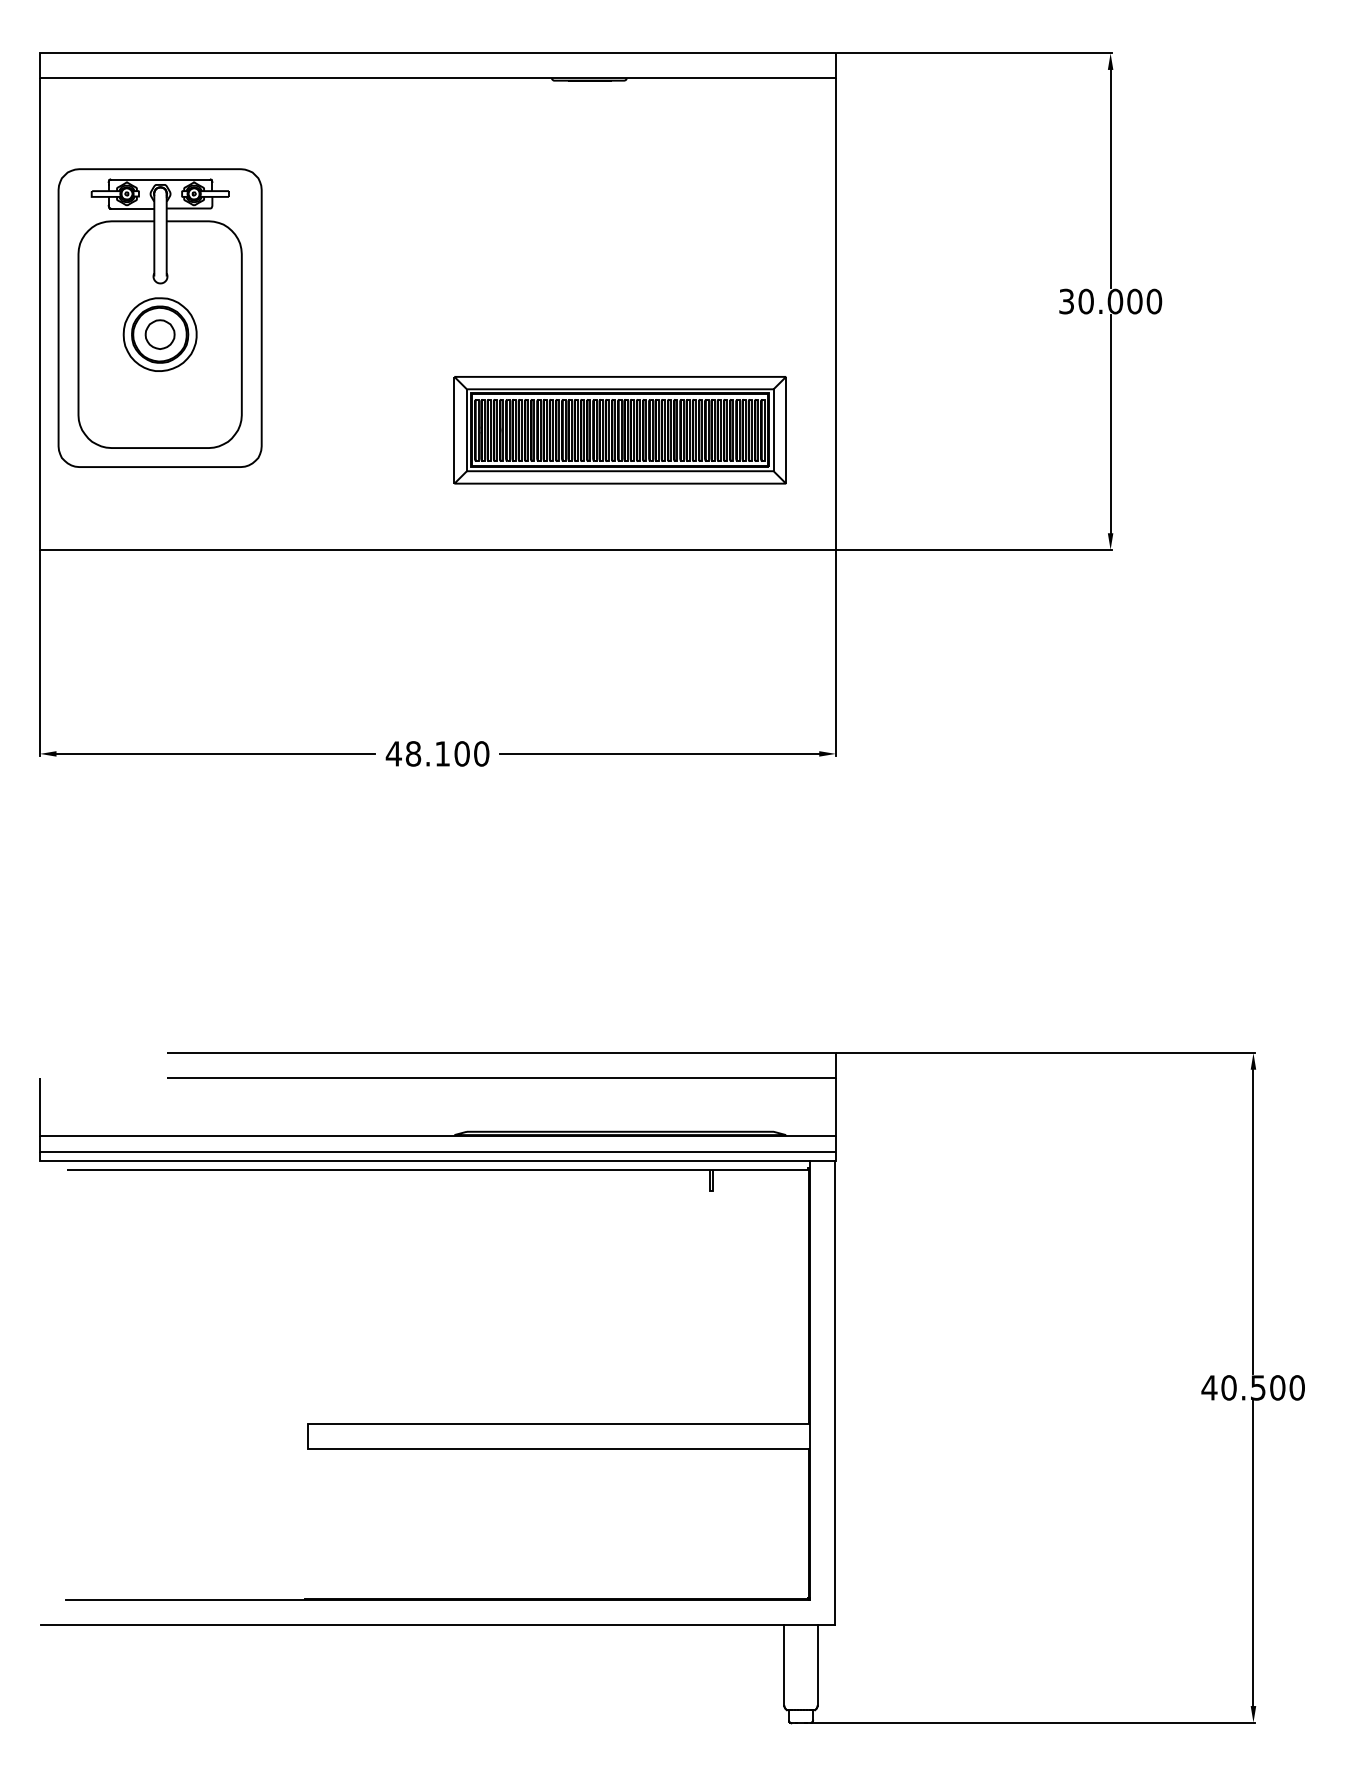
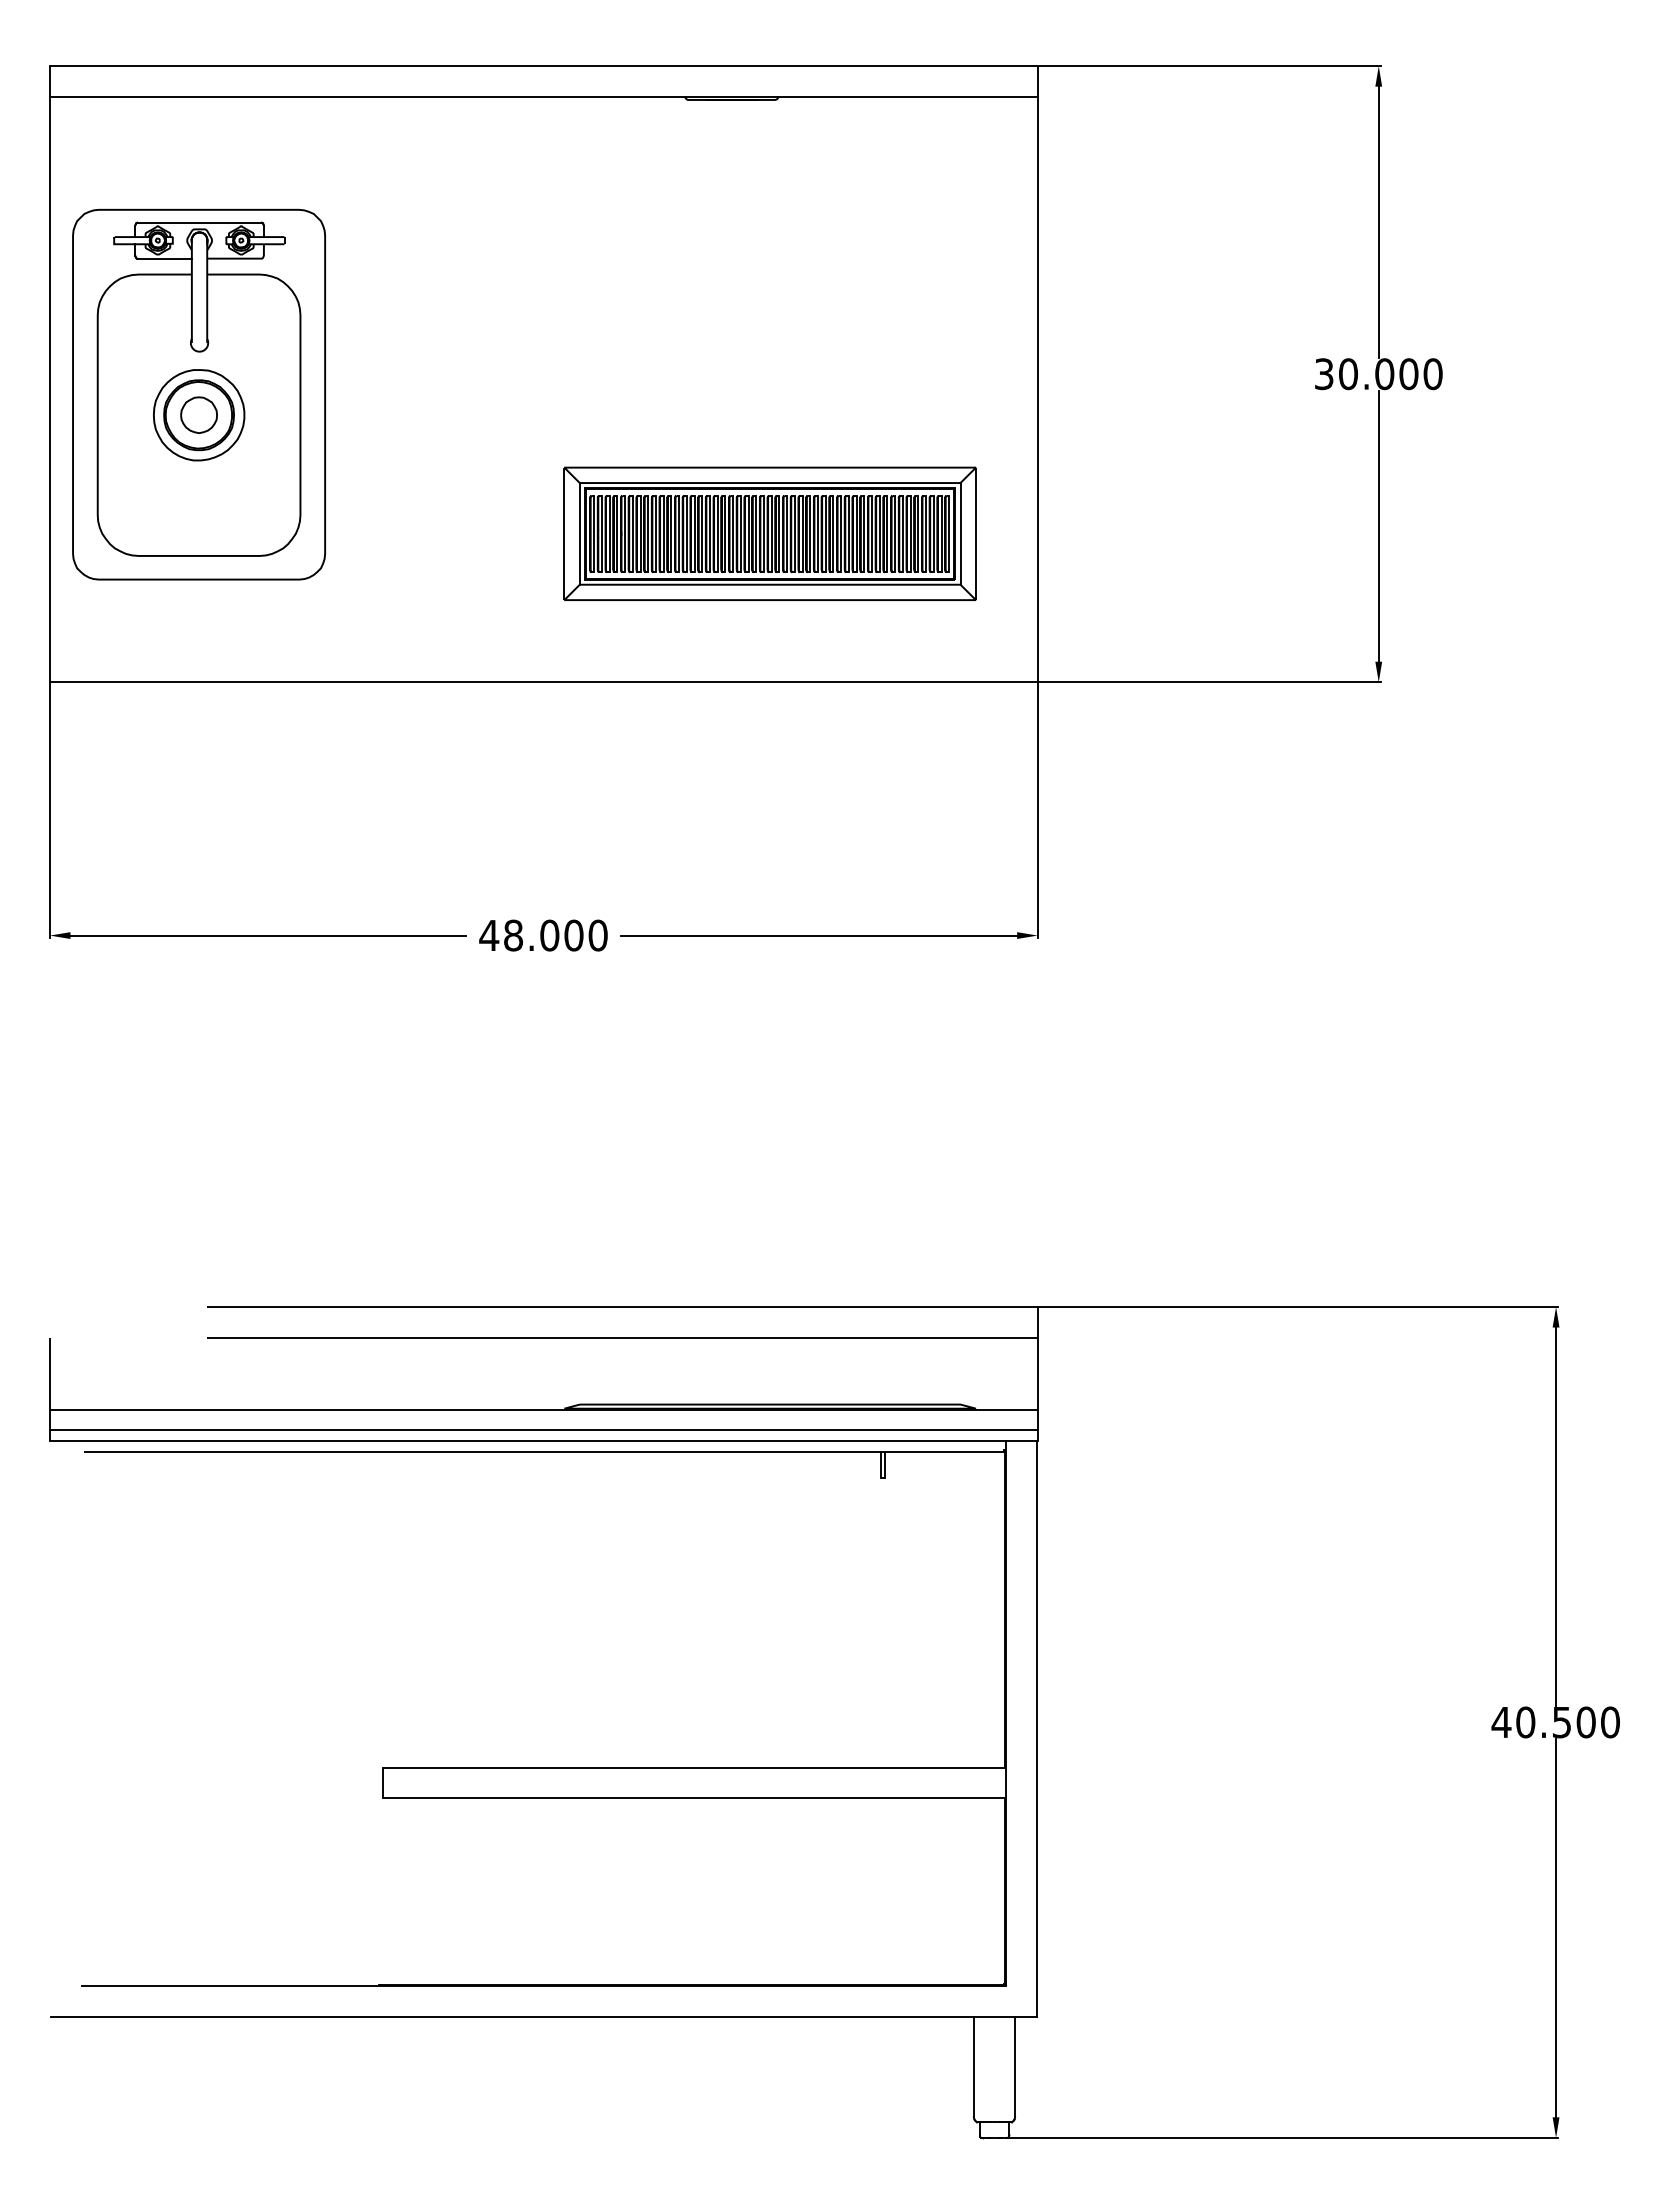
text: (442, 753) -> (549, 935), 48.100 -> 48.000

